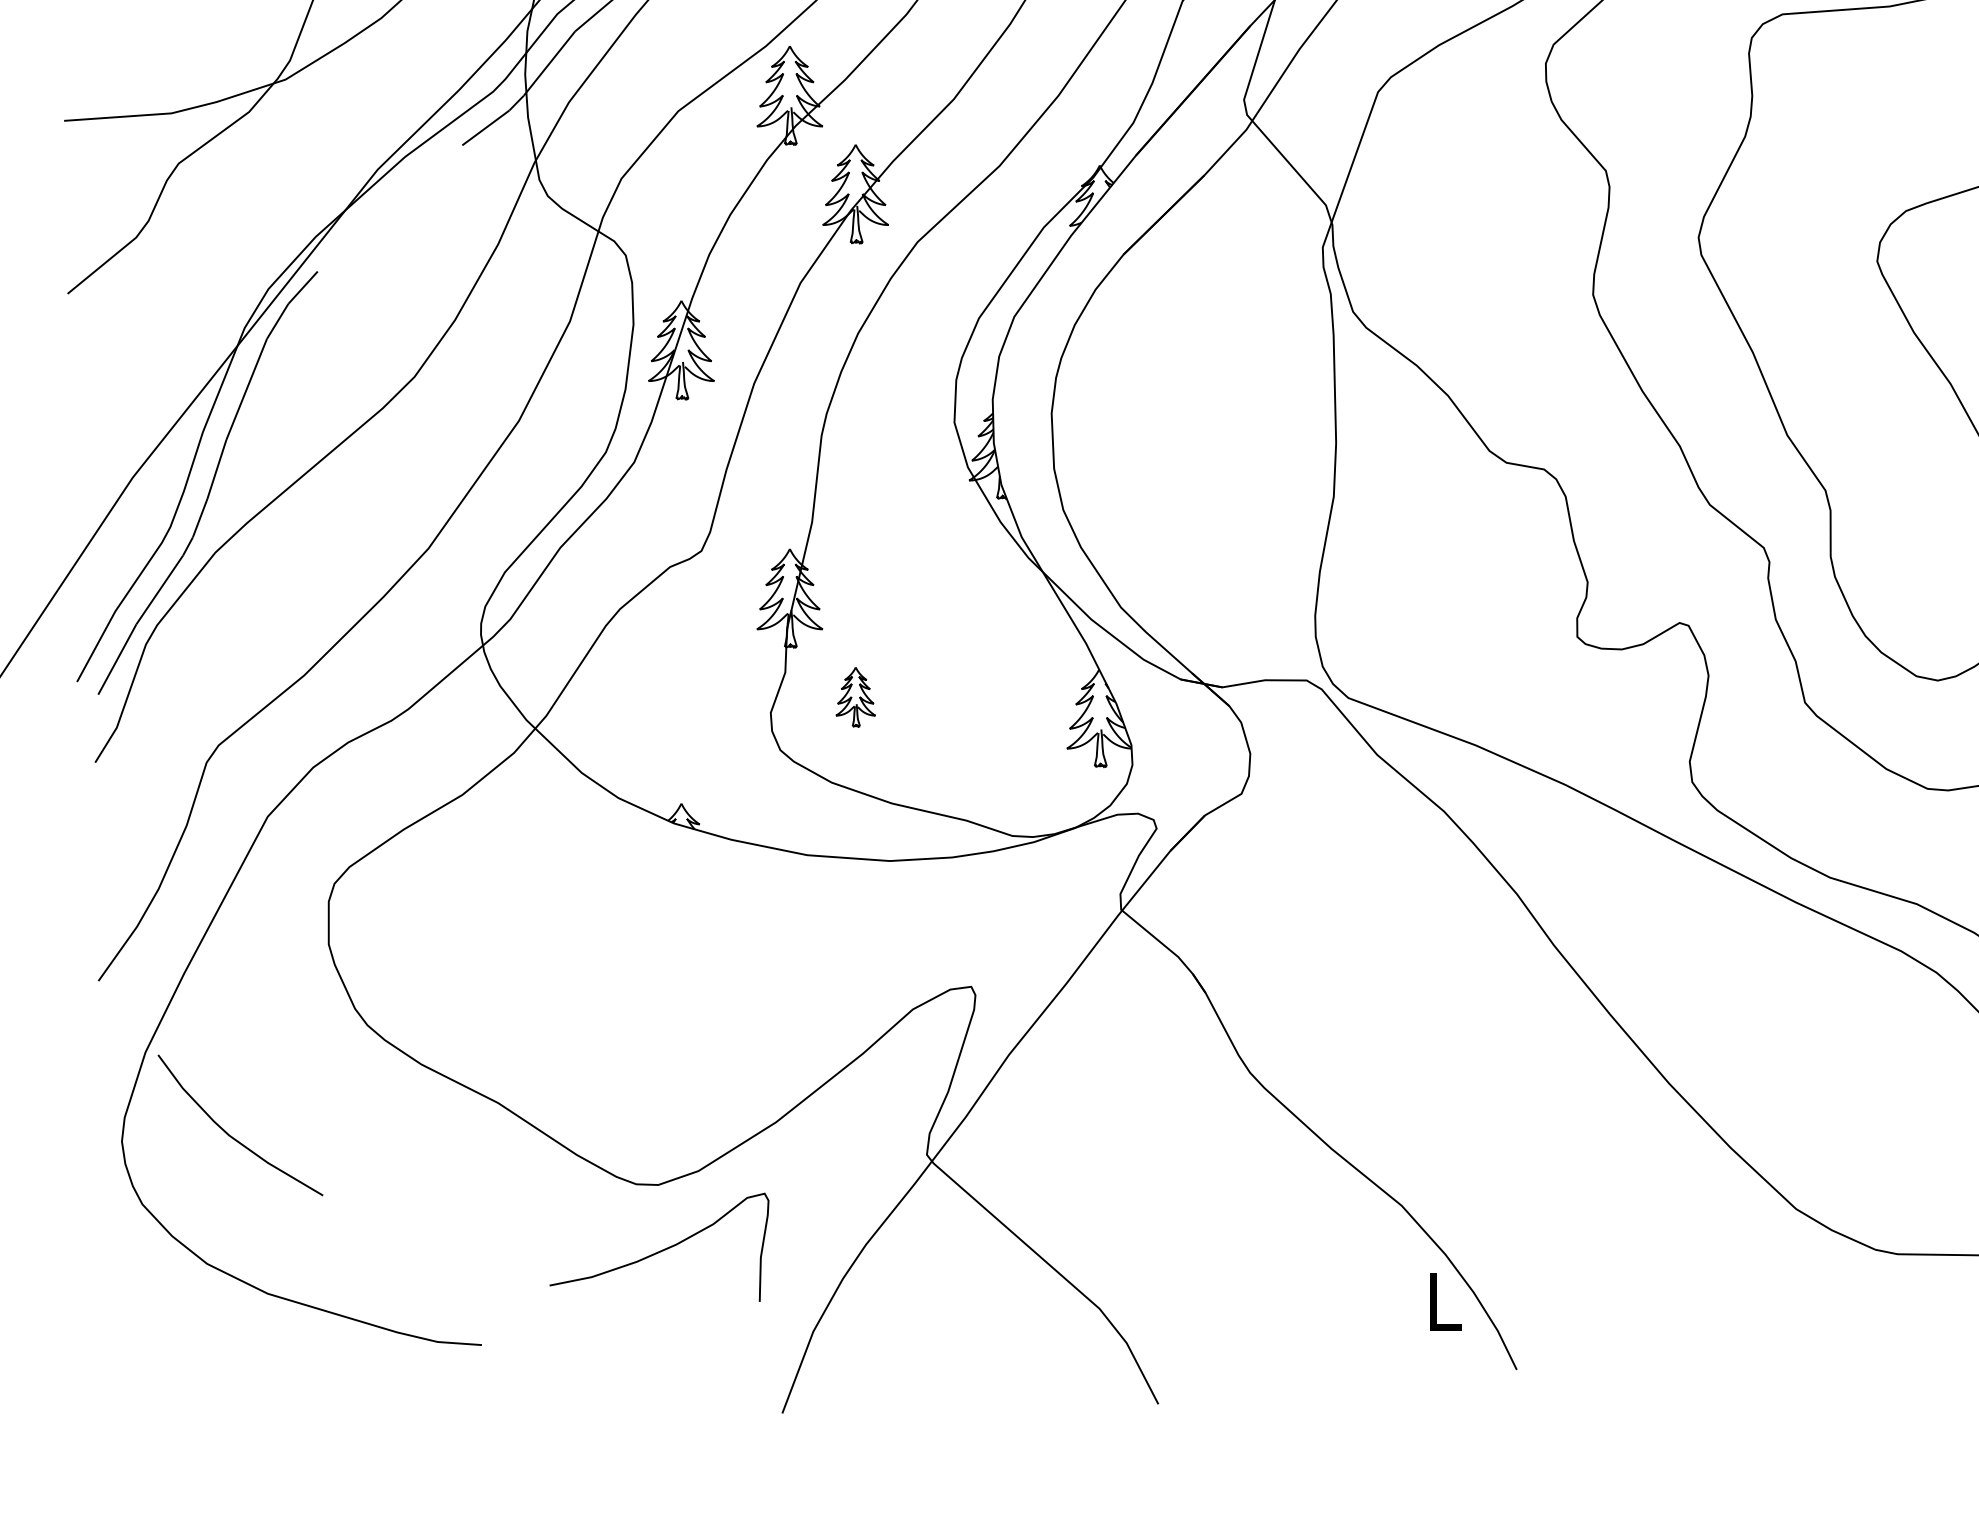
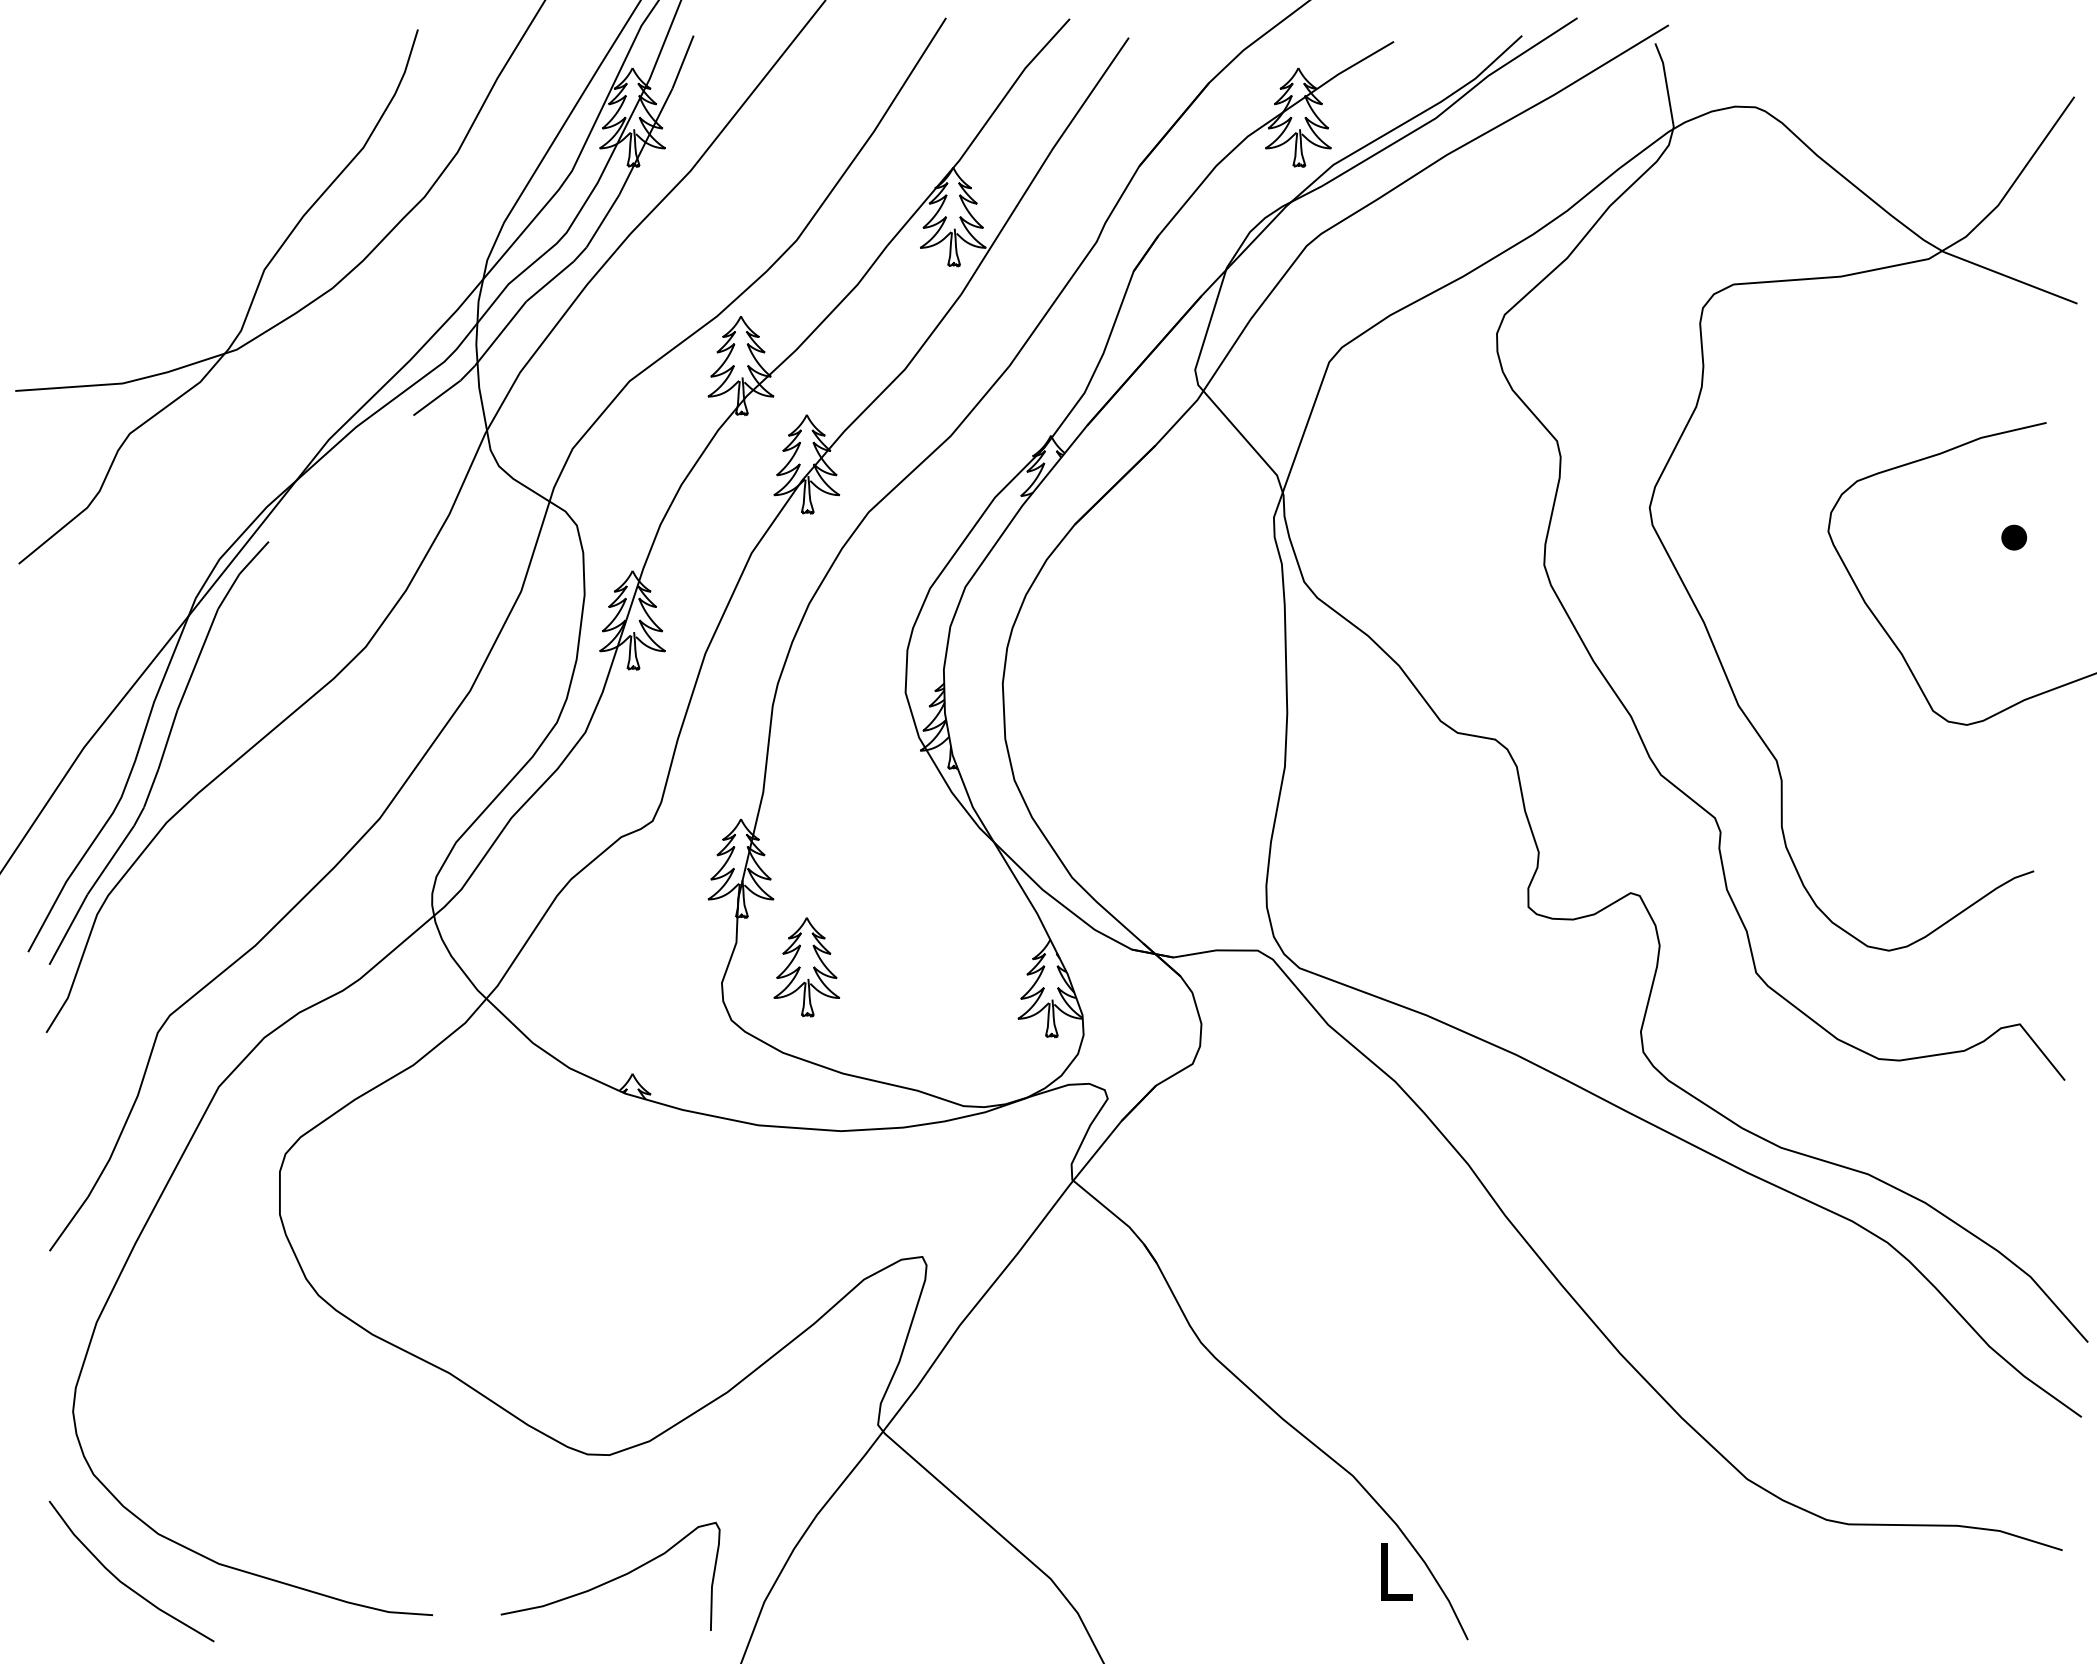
part: (855, 697) -> (806, 967), size x1.67
curve: (232, 1136) -> (123, 1582), moved
curve: (660, 1250) -> (611, 1579), moved

